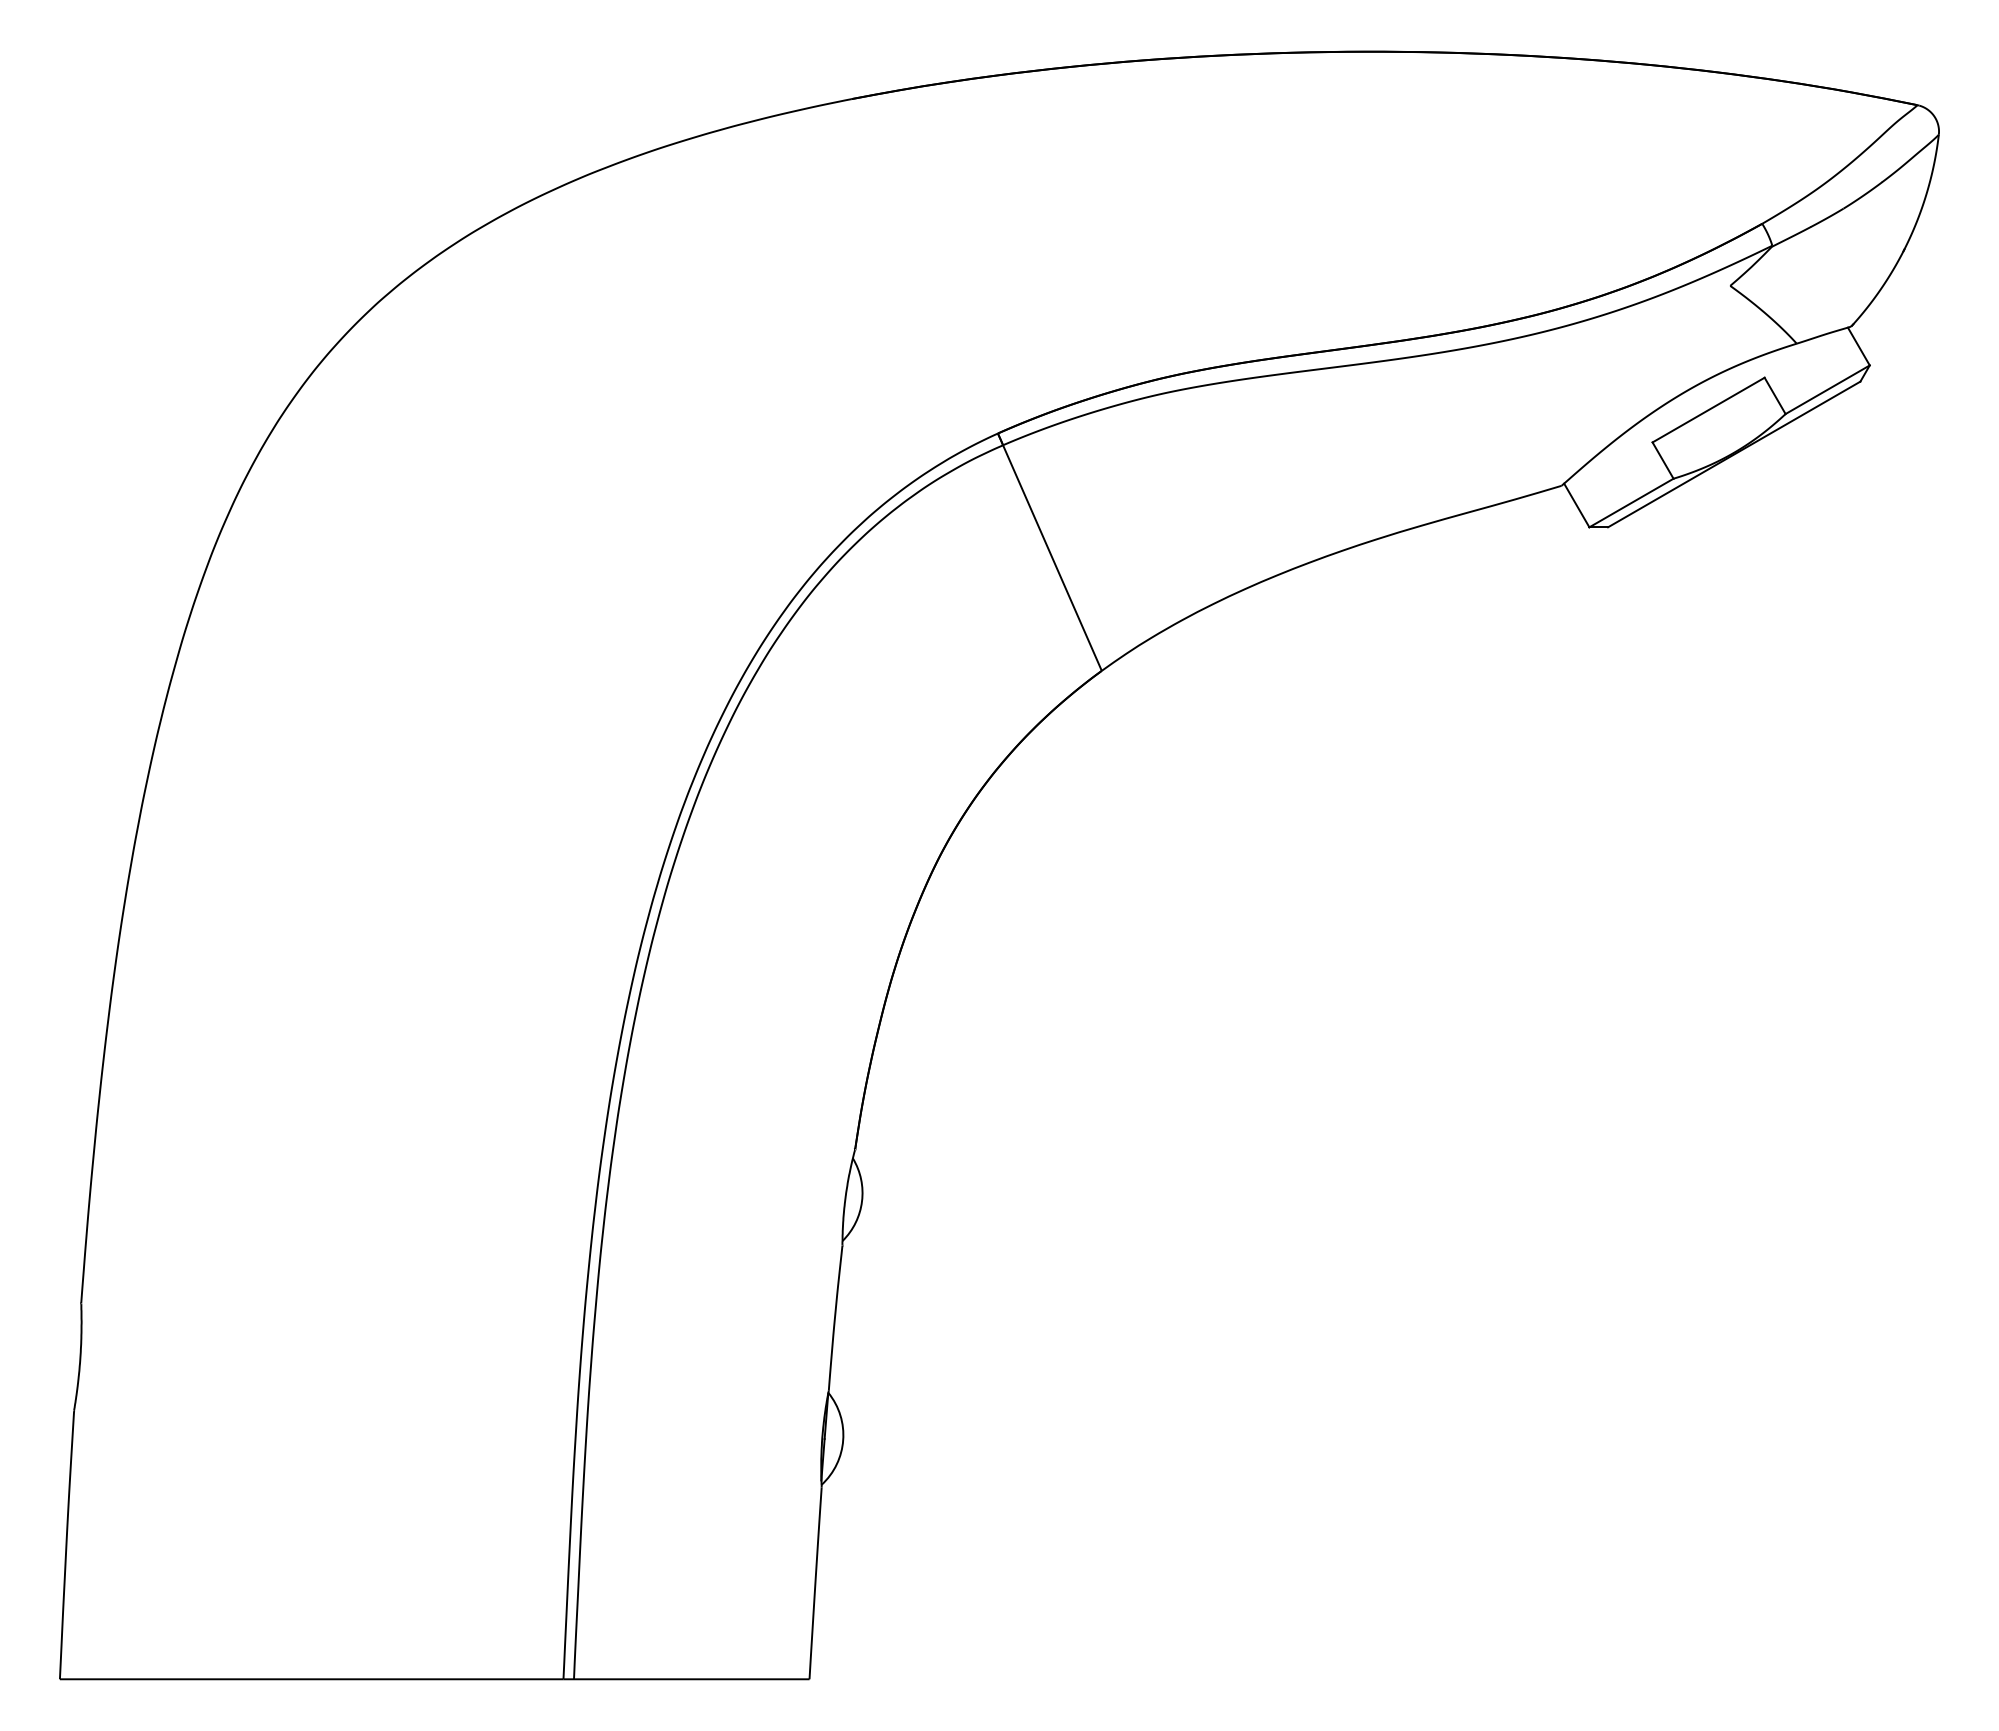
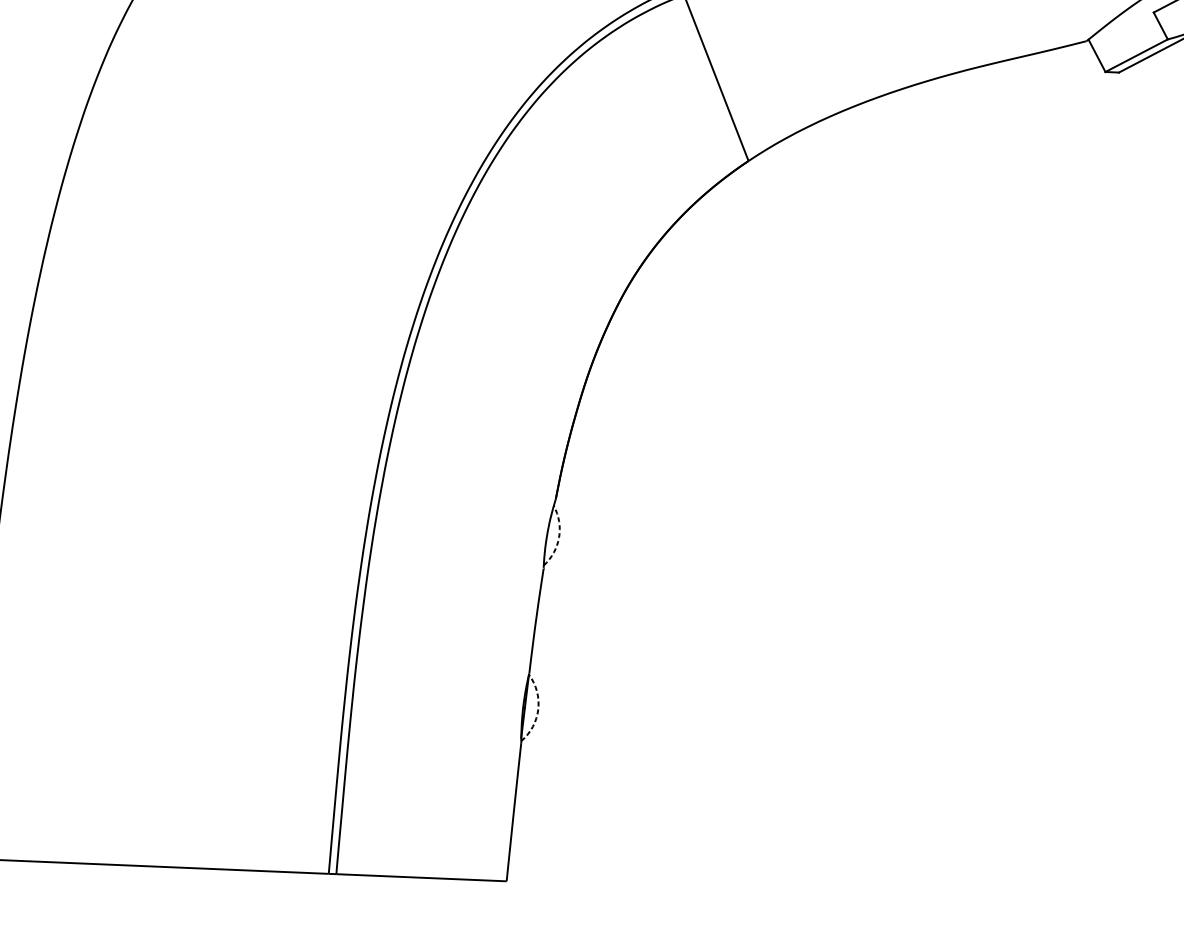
arc: (862, 1201) -> (559, 537), solid -> dashed
arc: (843, 1440) -> (538, 709), solid -> dashed

